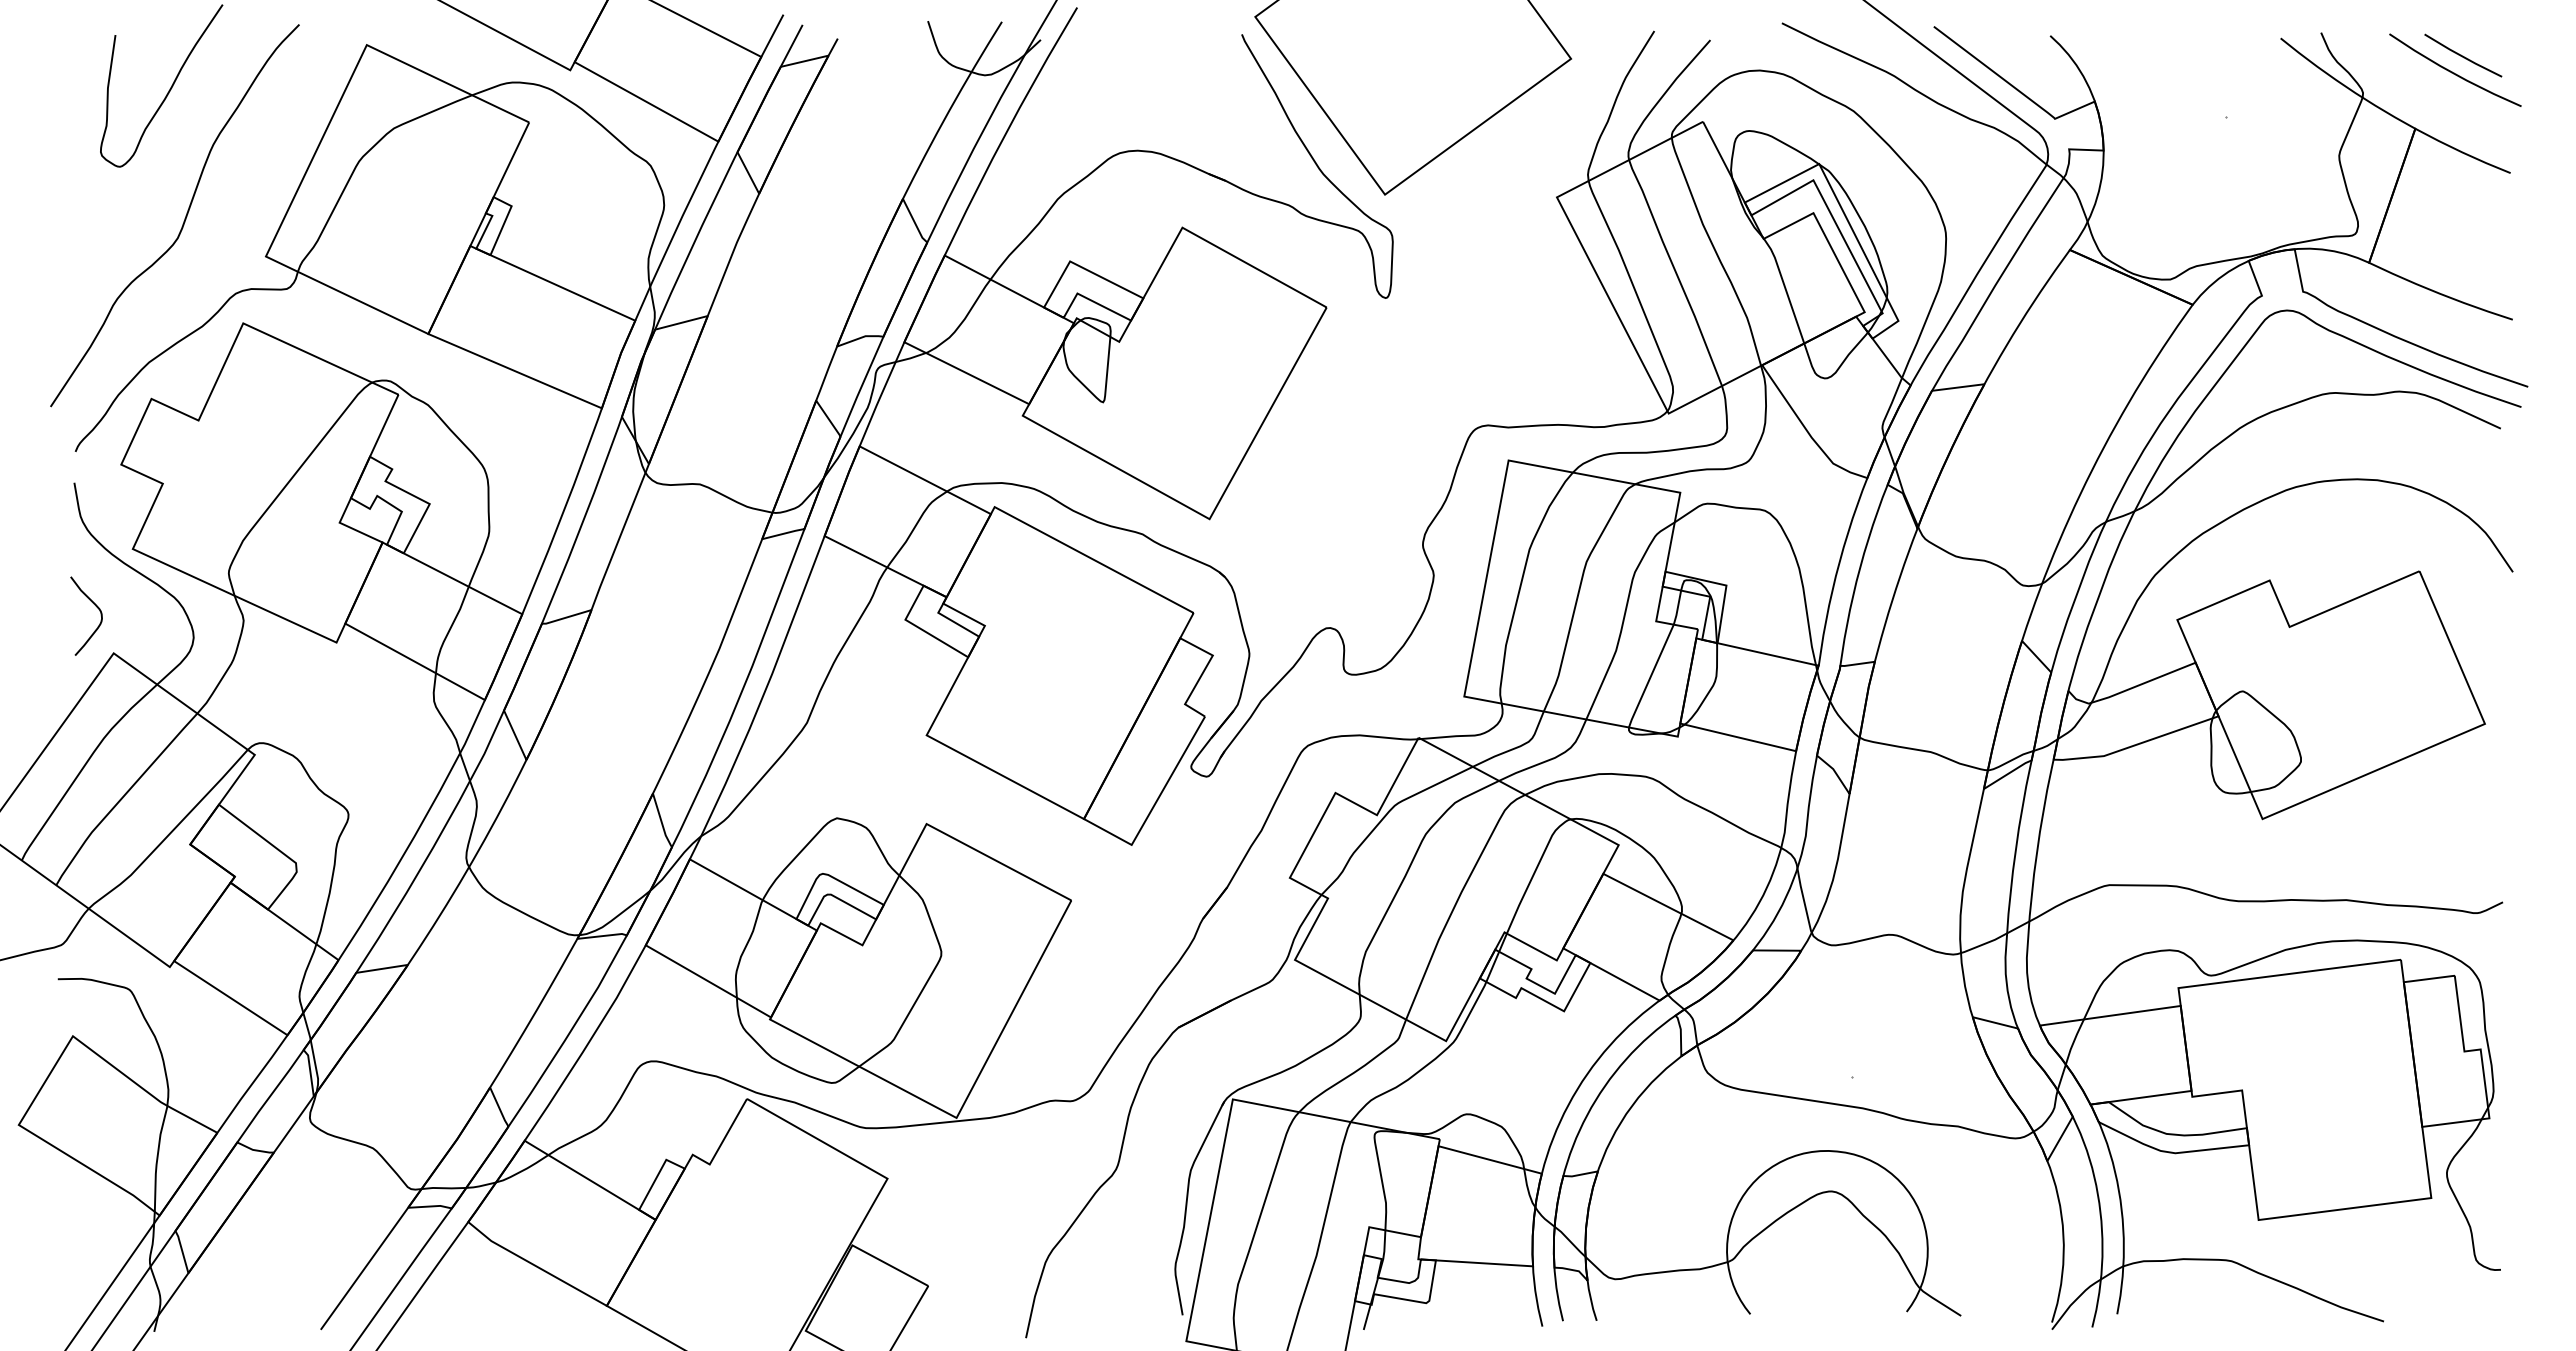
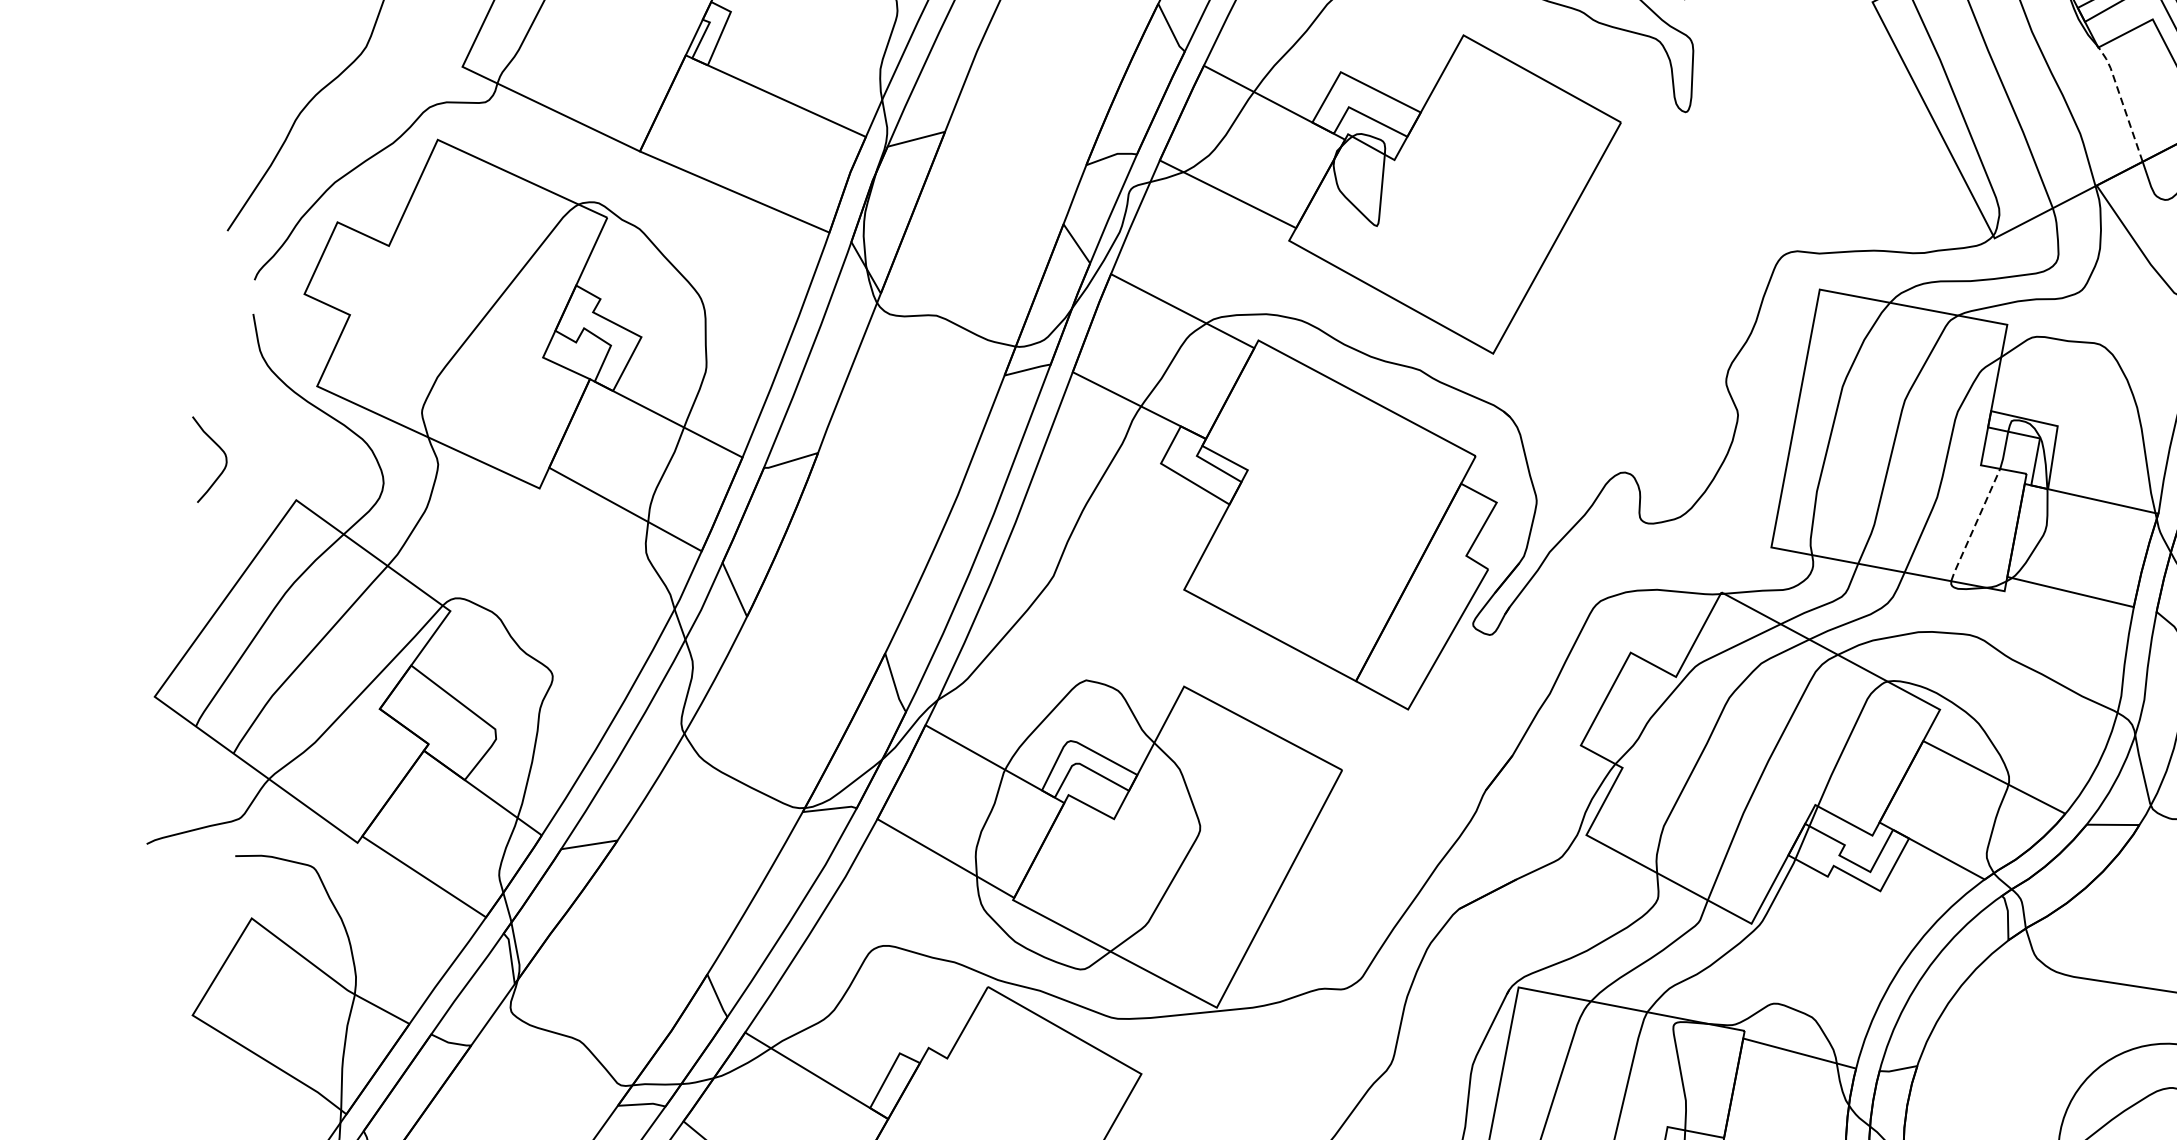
line: (1785, 288) -> (2122, 101), solid -> dashed
curve: (95, 606) -> (219, 449), moved
line: (1650, 676) -> (1974, 525), solid -> dashed

